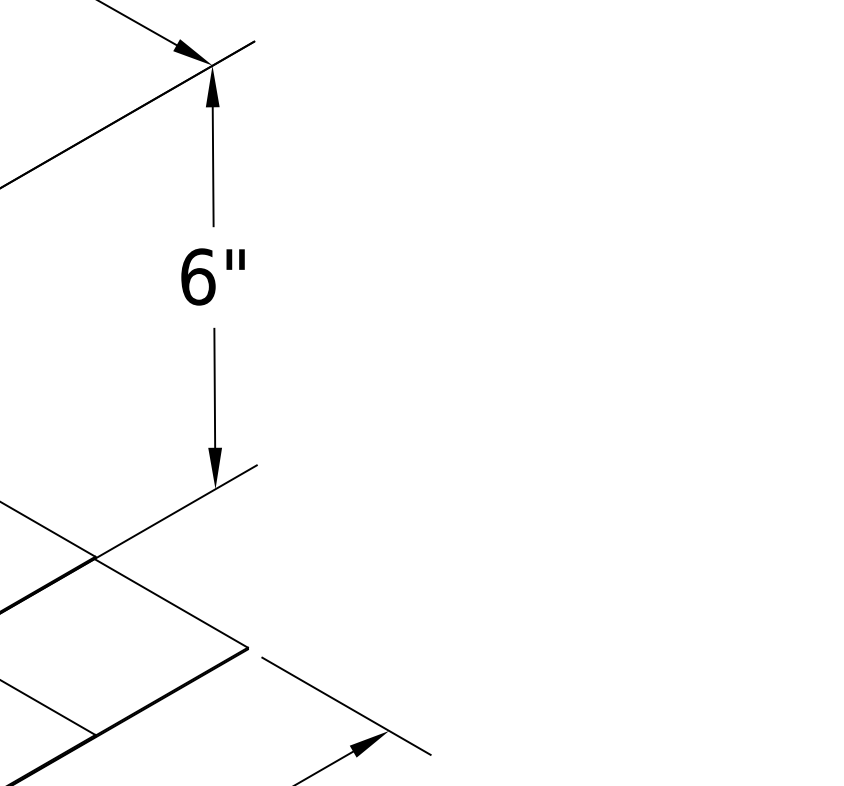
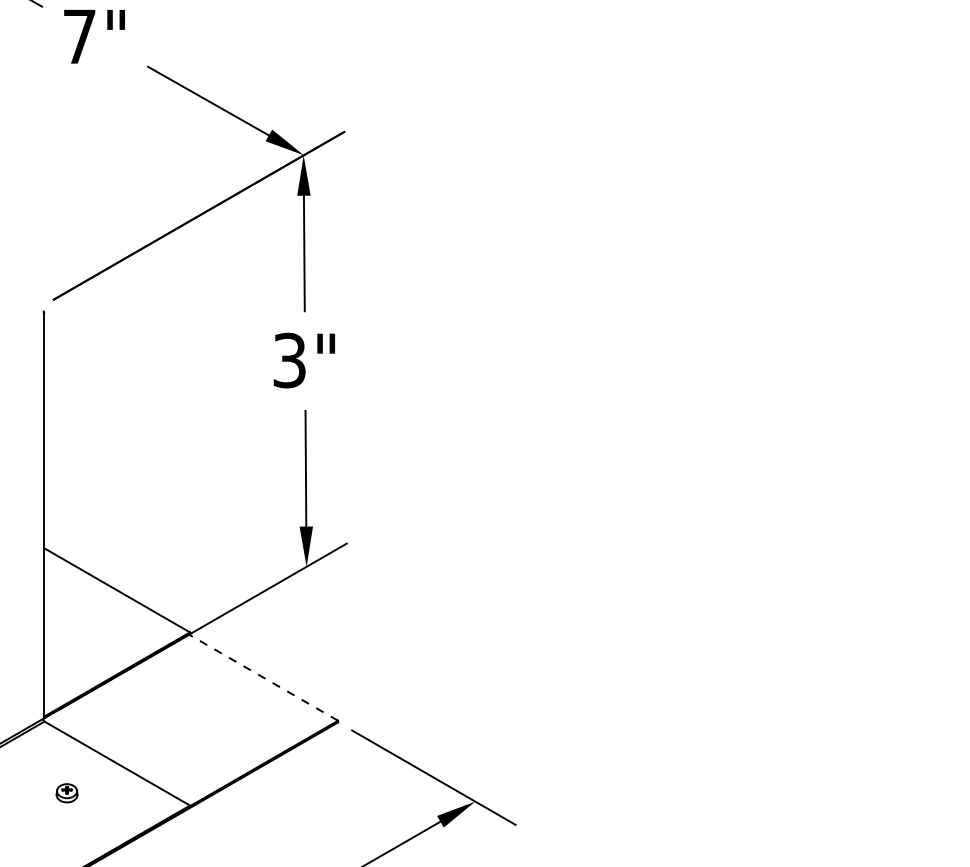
text: (197, 276) -> (289, 360), 6" -> 3"
line: (171, 603) -> (263, 677), solid -> dashed

